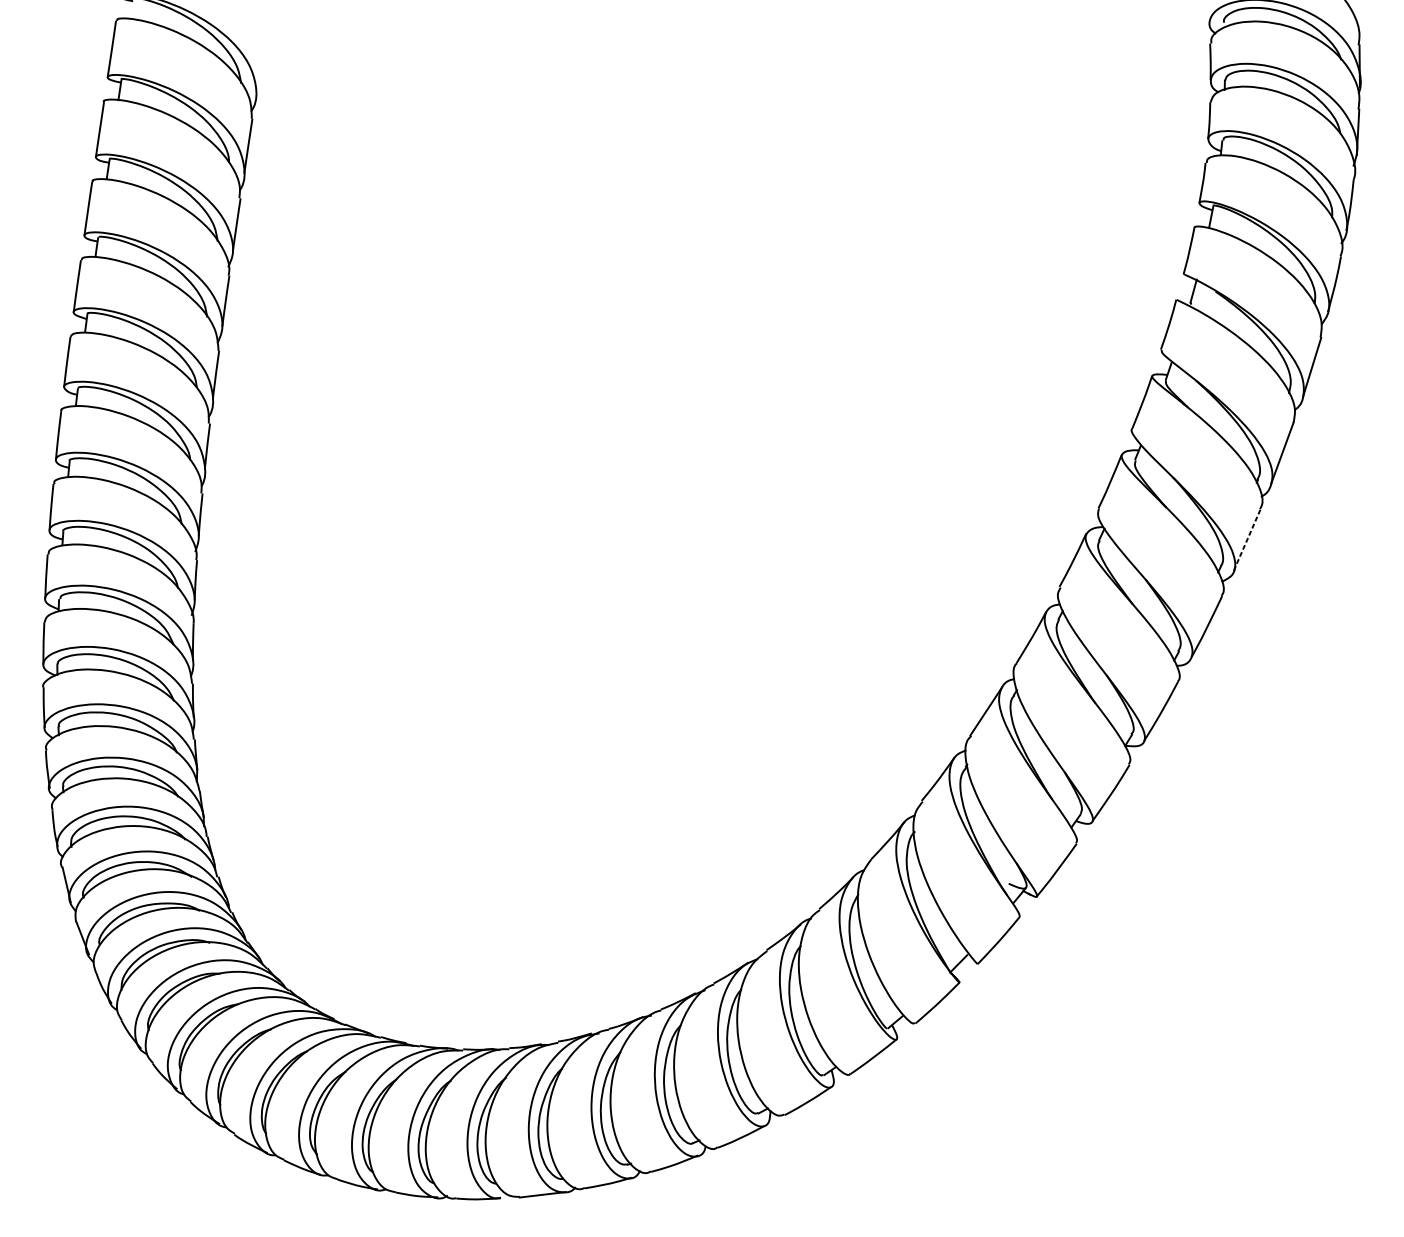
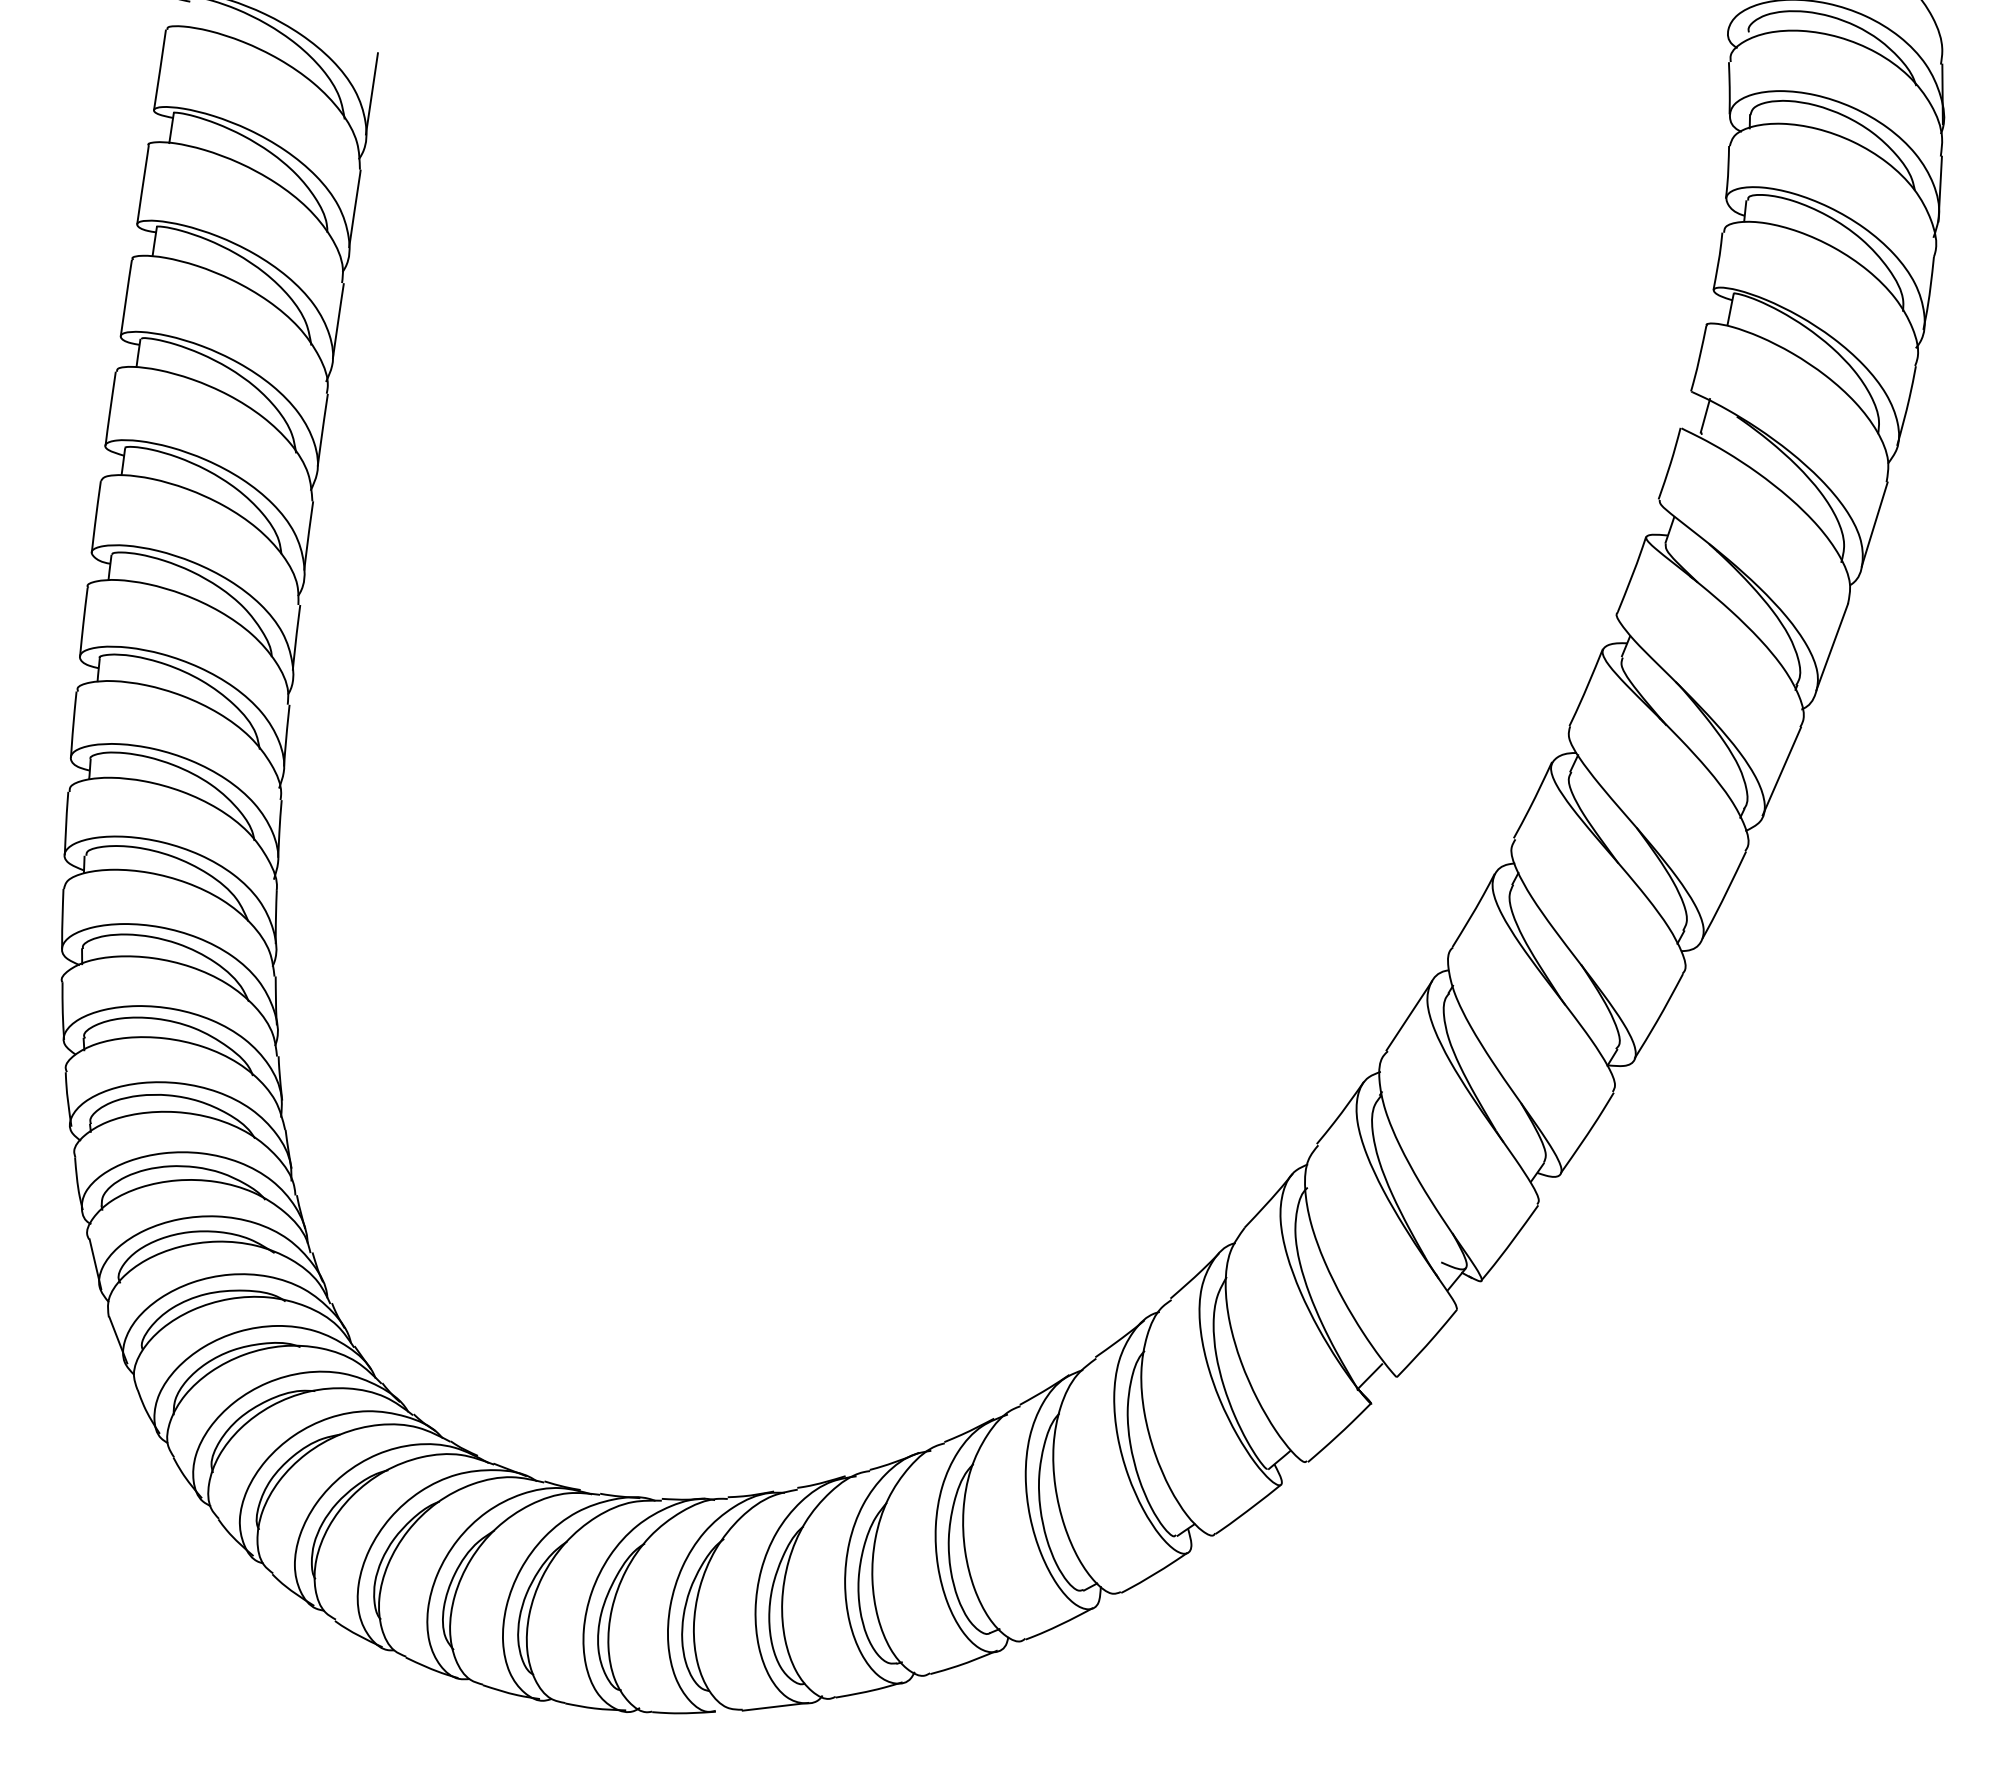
line: (259, 65) -> (371, 93), added
line: (1246, 540) -> (1781, 771), dashed -> solid

